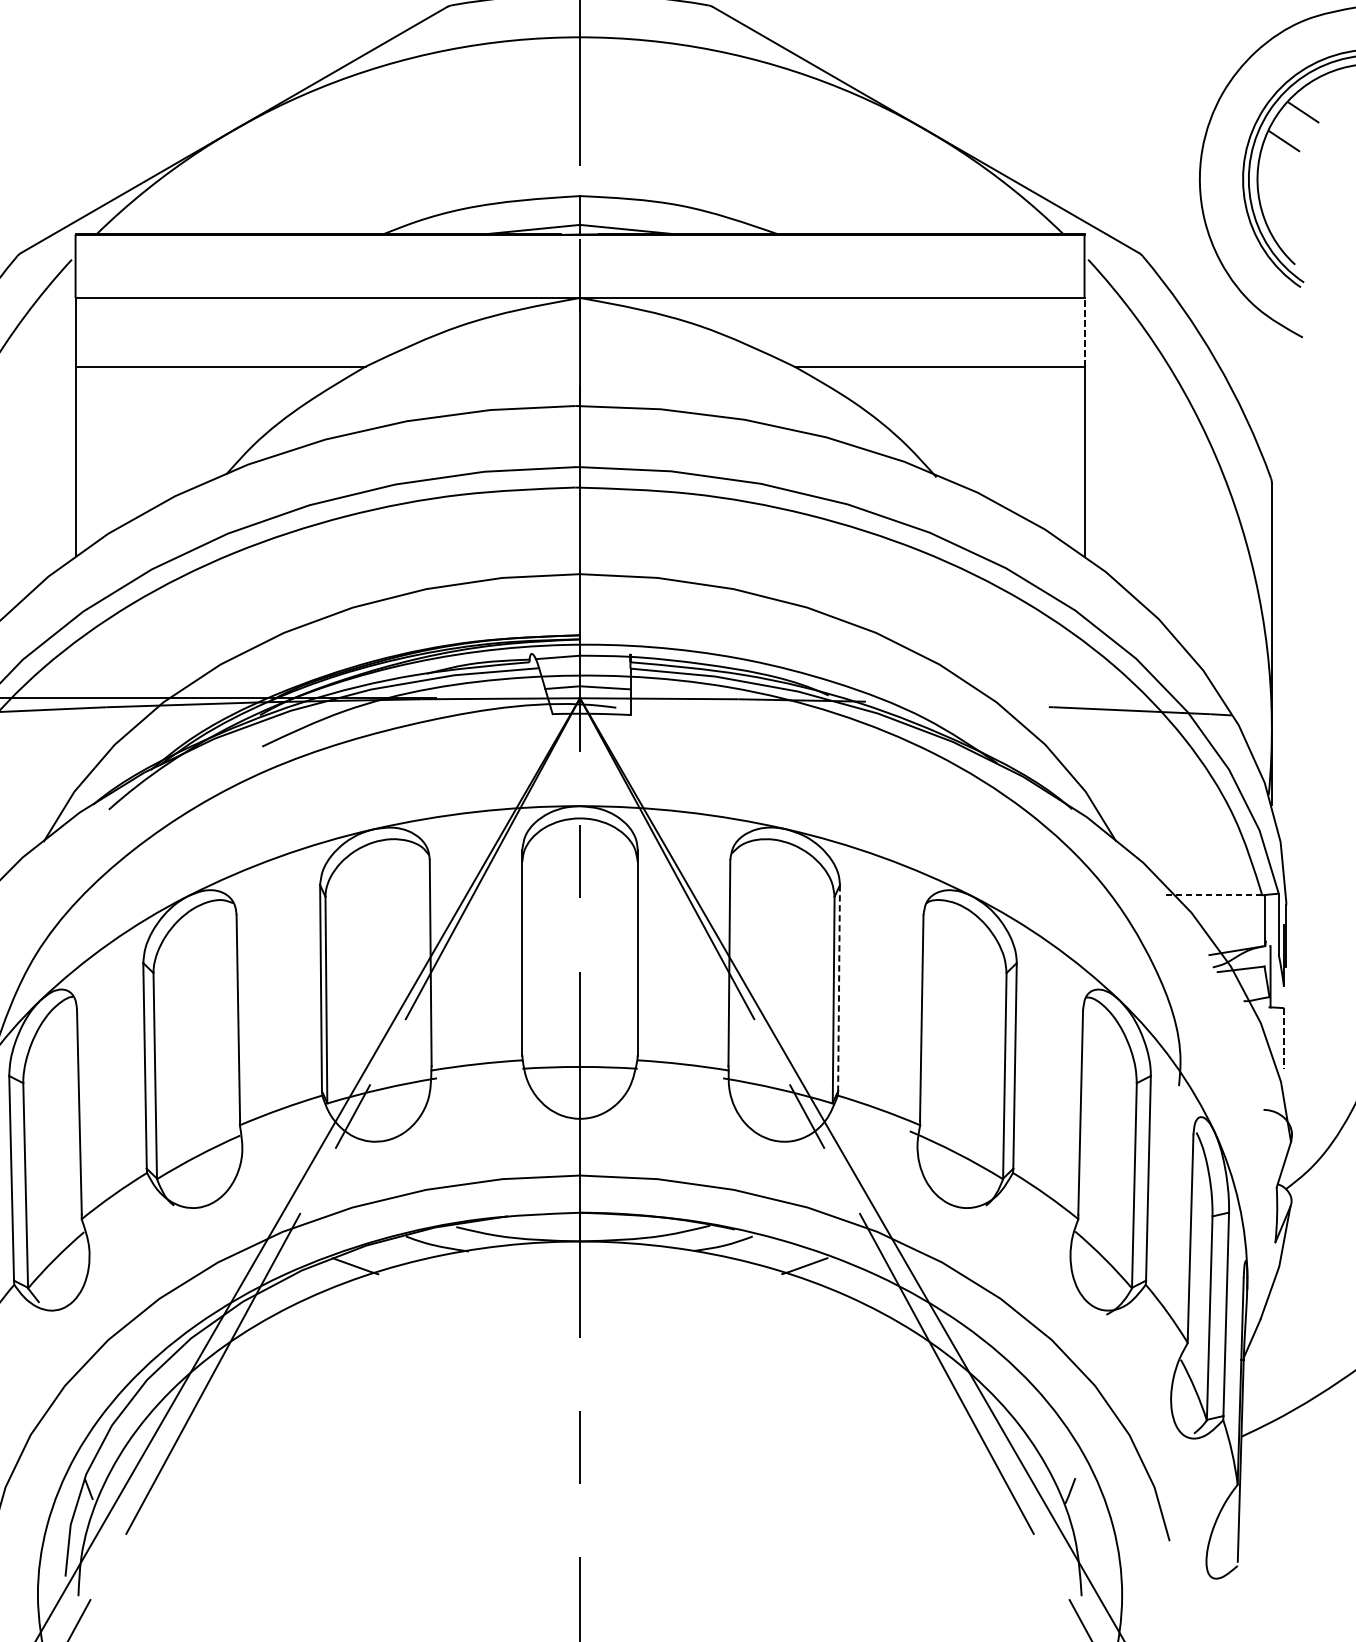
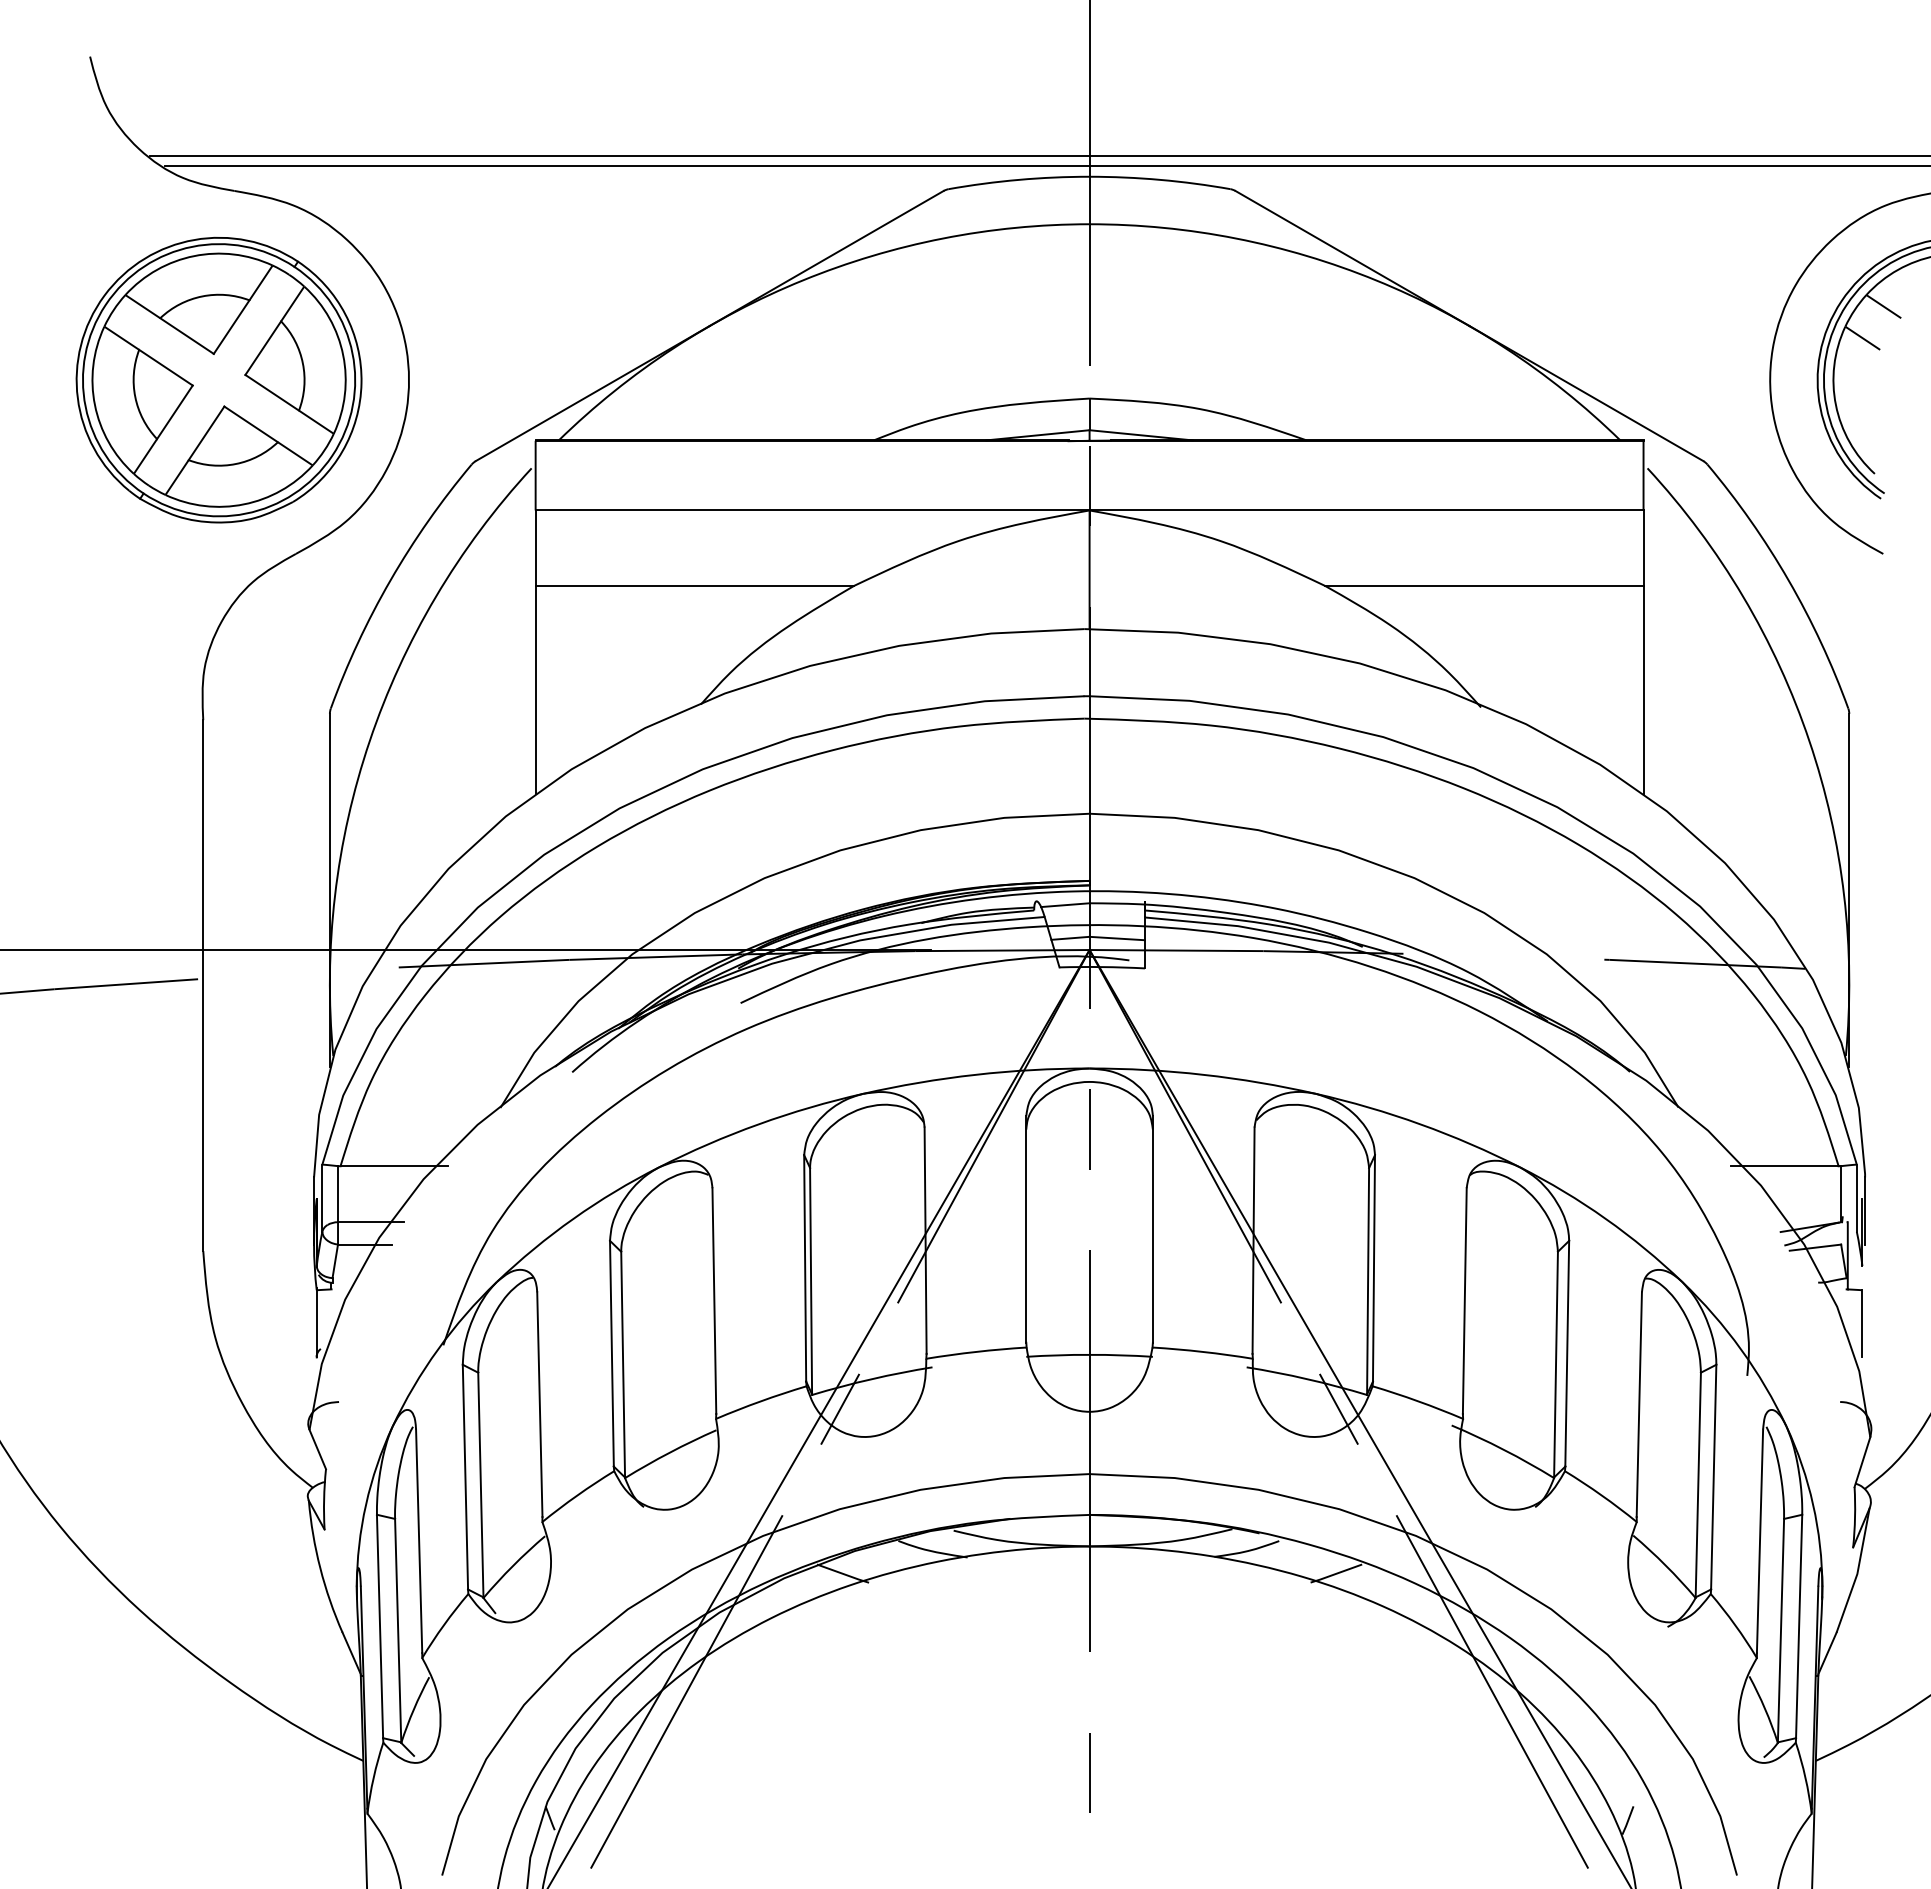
line: (1084, 332) -> (1643, 548), dashed -> solid
line: (1212, 895) -> (1784, 1166), dashed -> solid
line: (838, 988) -> (1373, 1268), dashed -> solid
line: (1283, 1038) -> (1862, 1323), dashed -> solid

